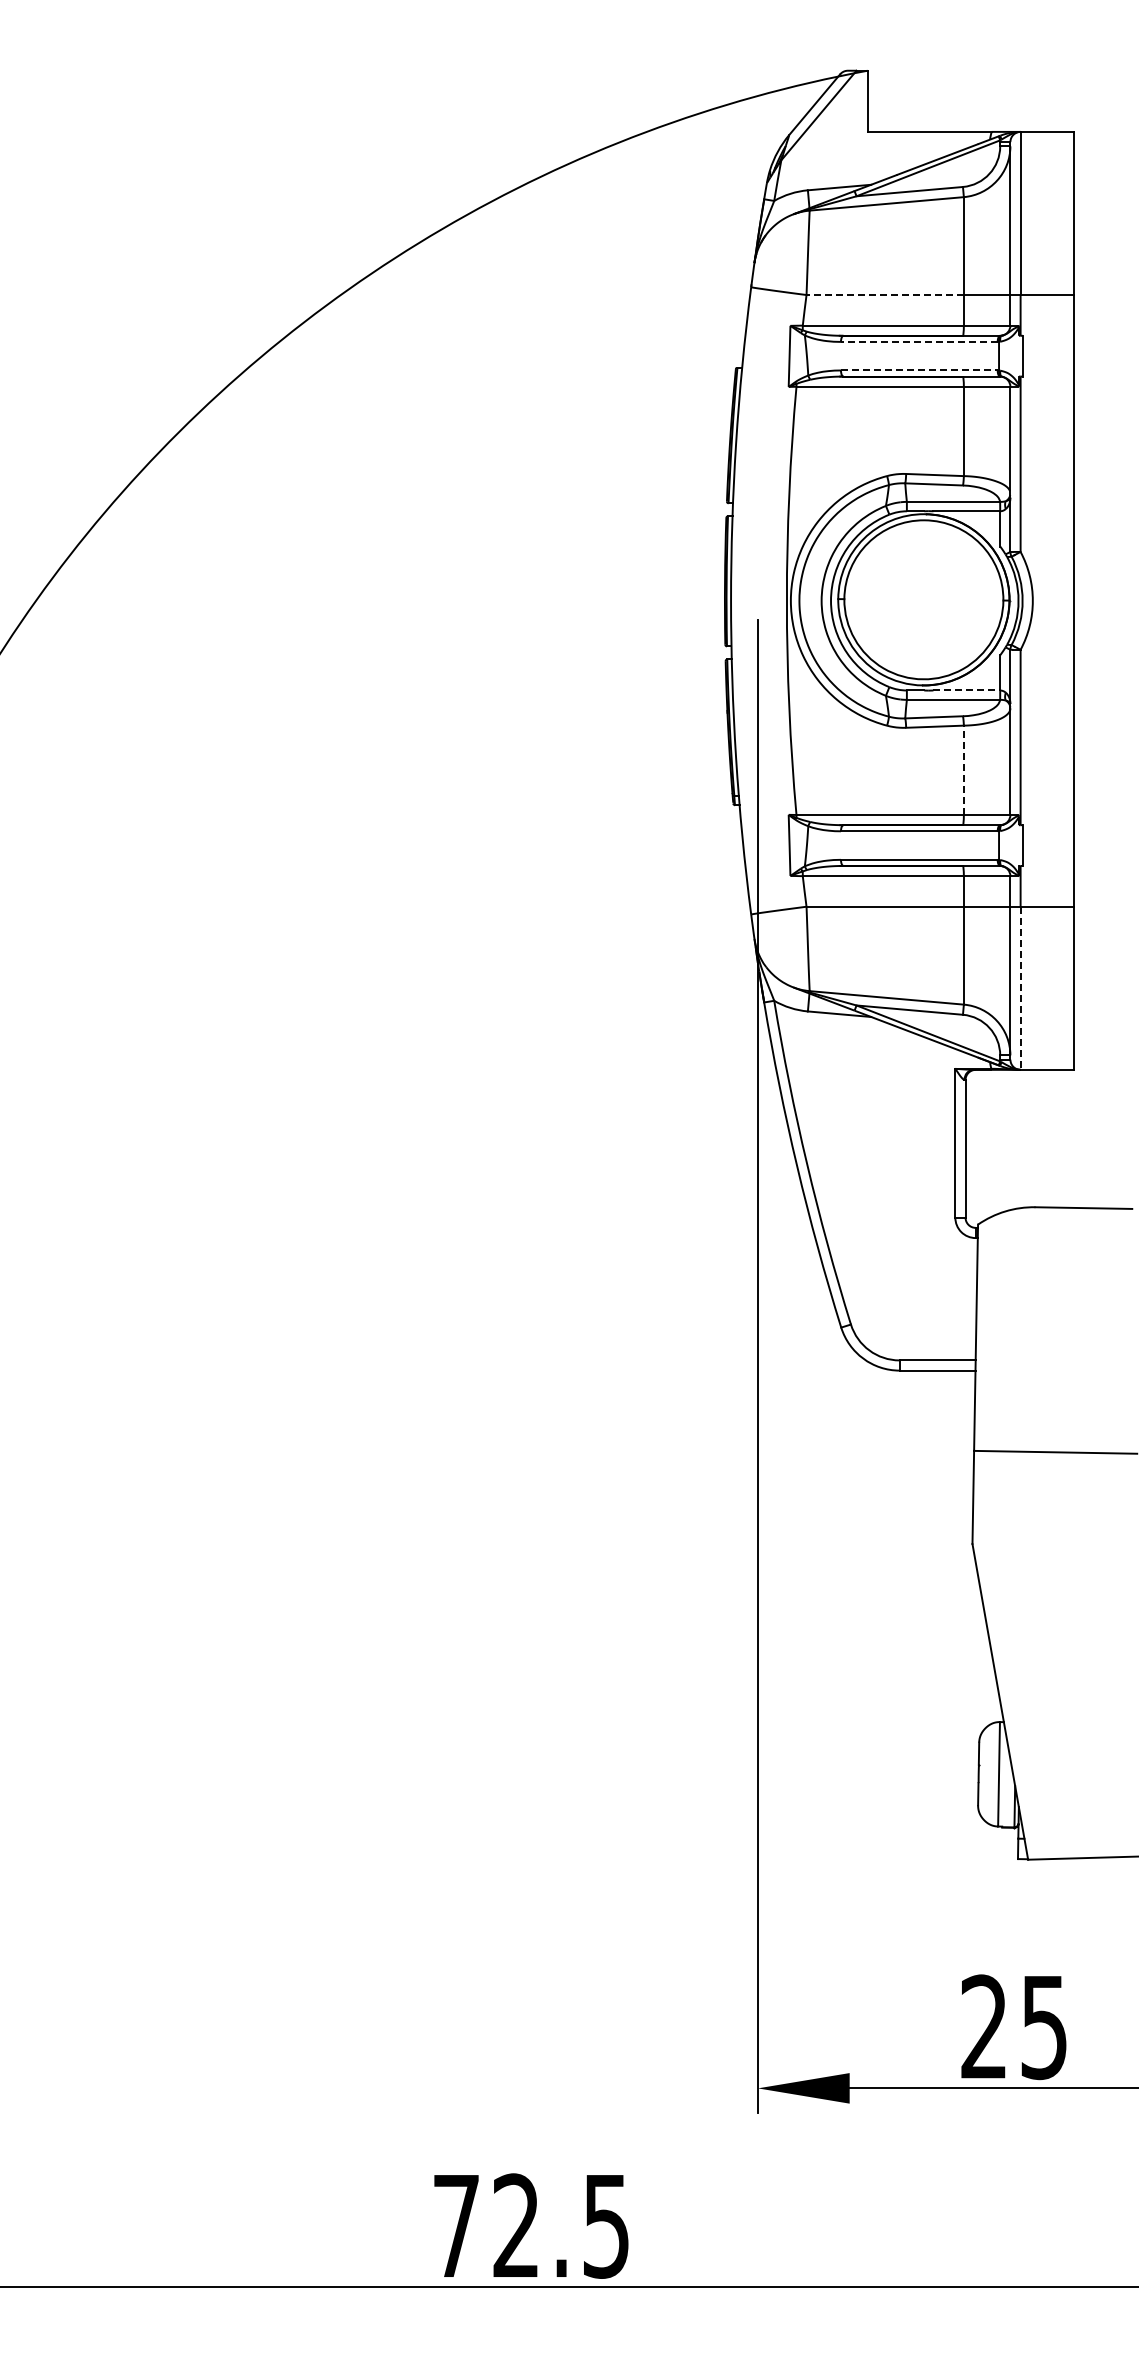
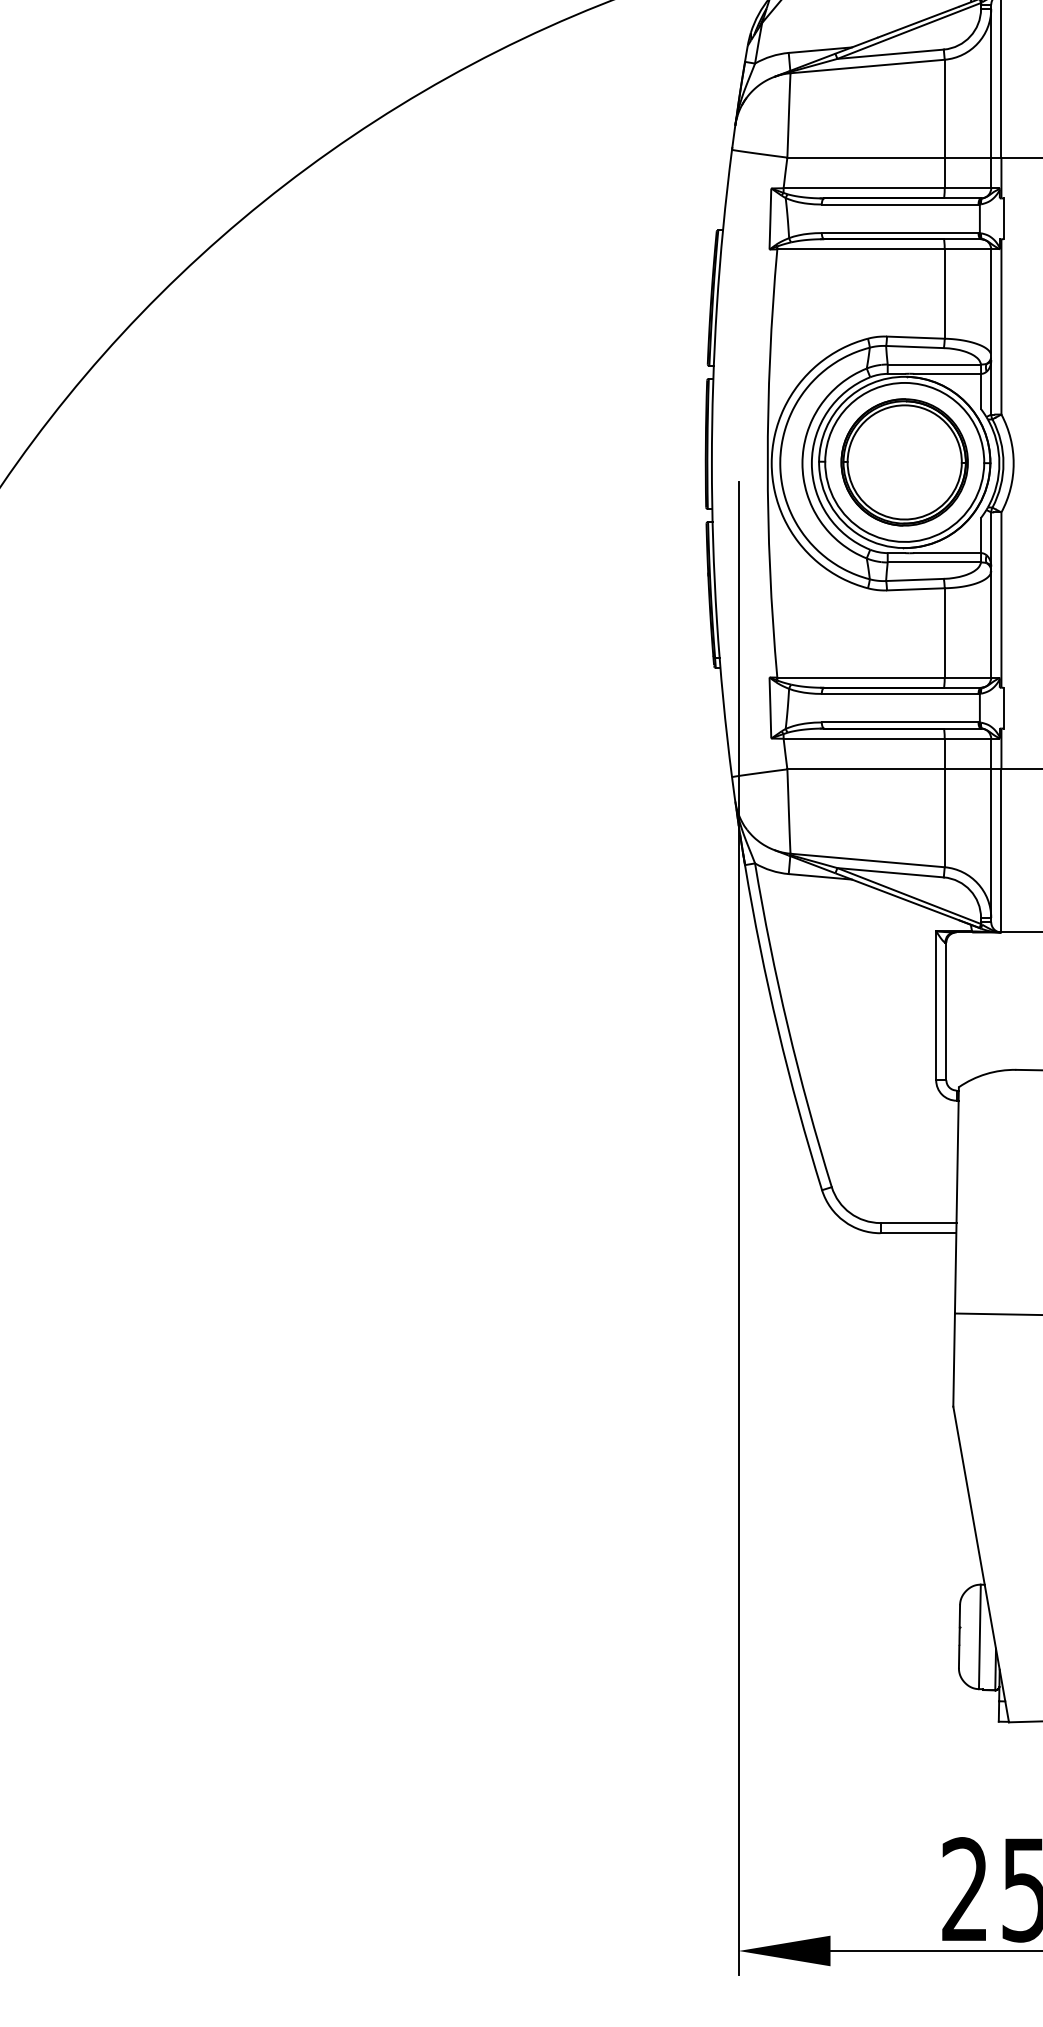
line: (885, 295) -> (866, 158), dashed -> solid
line: (918, 341) -> (899, 204), dashed -> solid
line: (919, 370) -> (900, 233), dashed -> solid
part: (923, 599) -> (904, 462), added
line: (967, 690) -> (948, 553), dashed -> solid
line: (963, 770) -> (944, 633), dashed -> solid
line: (1020, 988) -> (1001, 851), dashed -> solid

